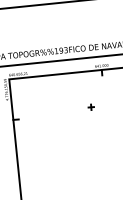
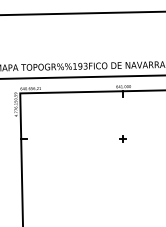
part: (90, 107) -> (122, 138), moved

